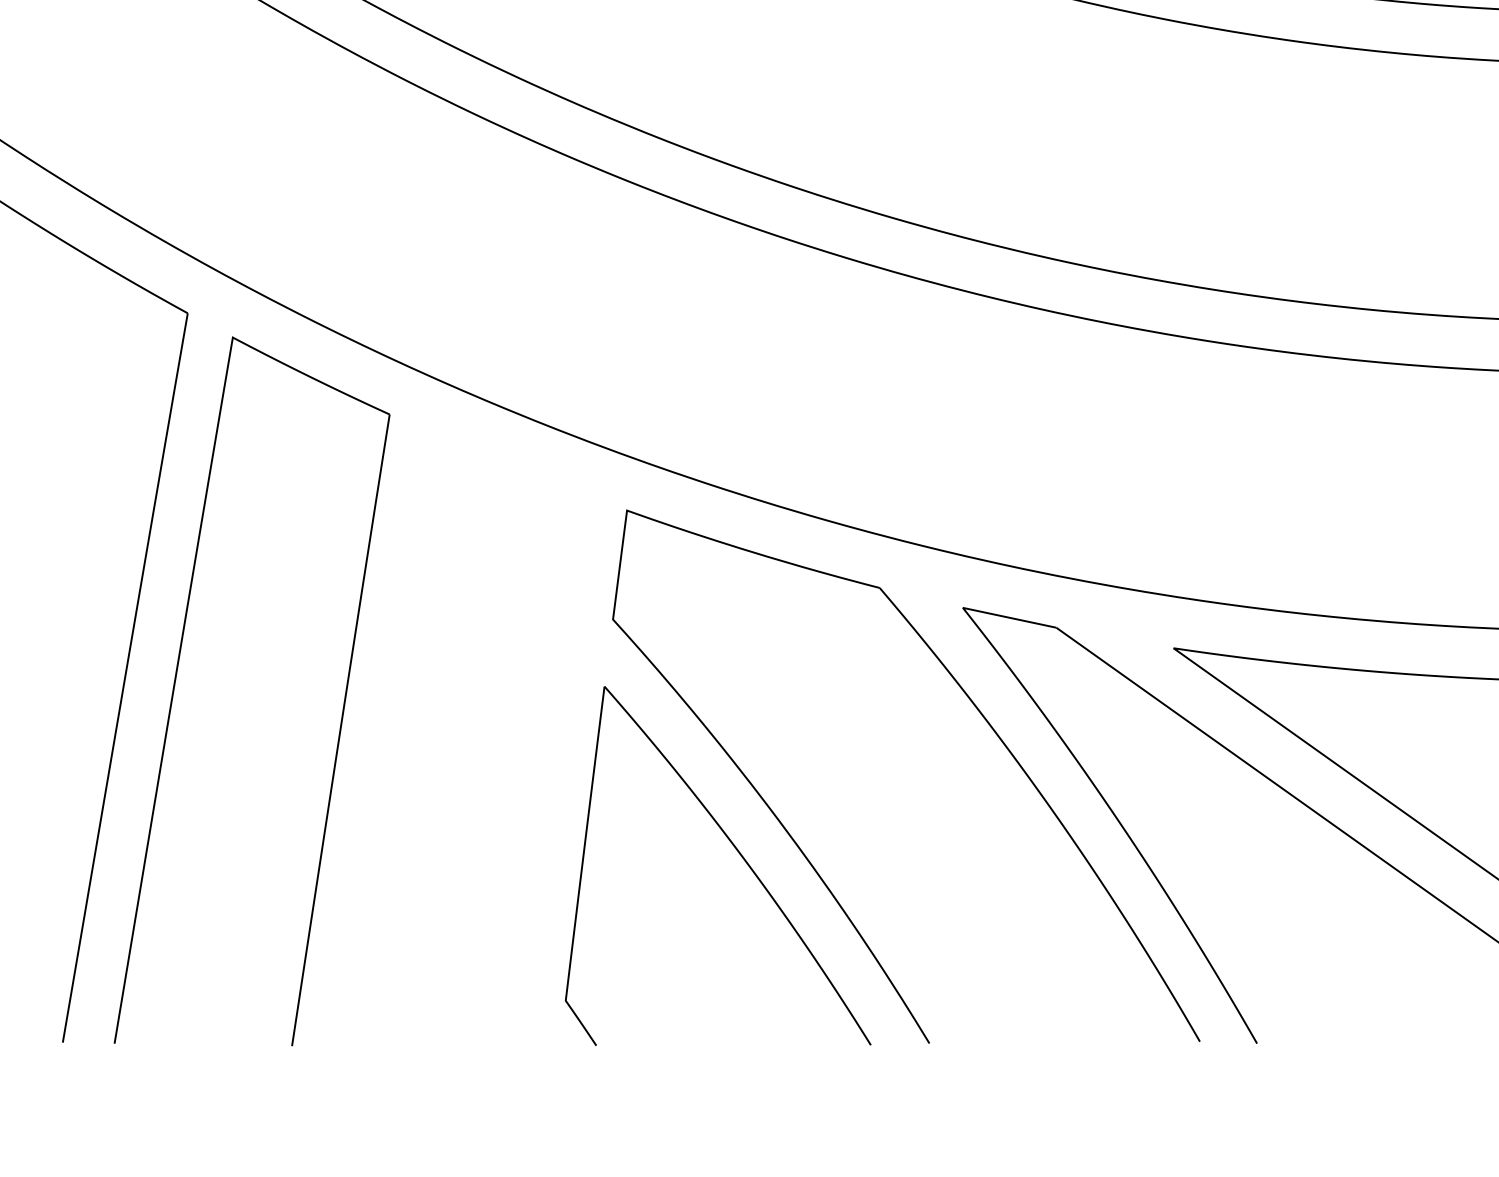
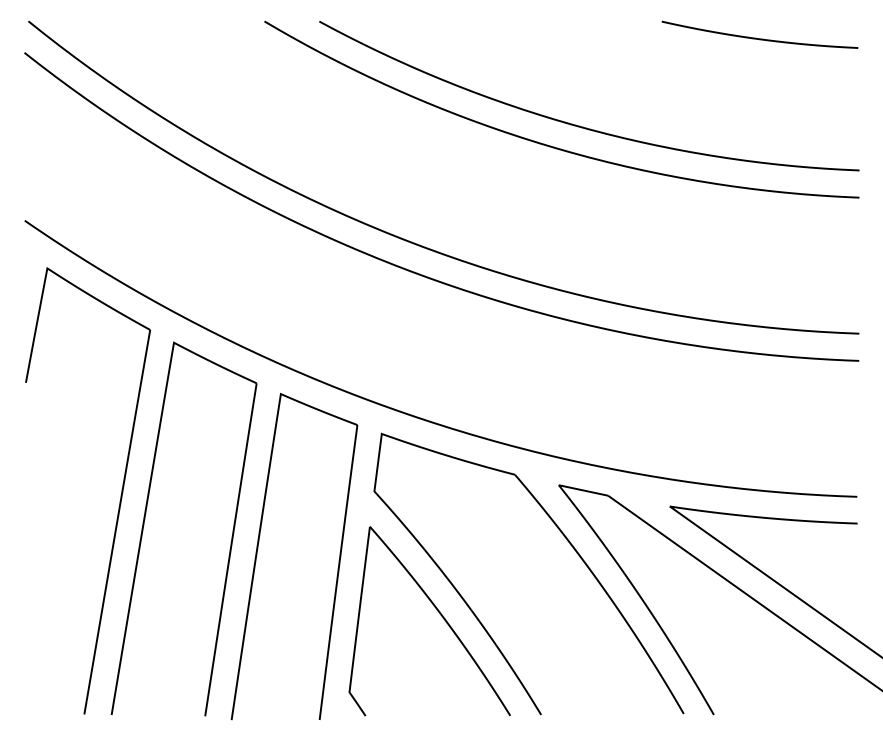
part: (393, 727) -> (258, 548), added

